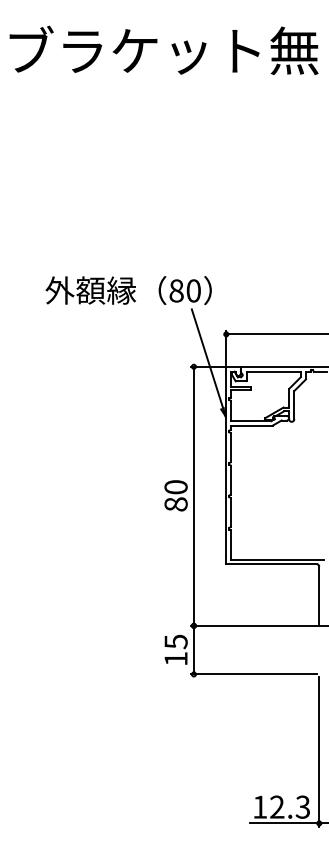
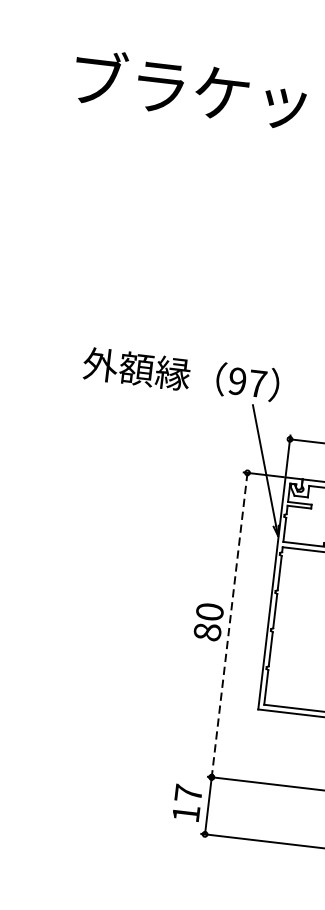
text: (184, 290) -> (246, 382), 80 -> 97
line: (193, 496) -> (229, 625), solid -> dashed
text: (175, 641) -> (187, 793), 15 -> 17

